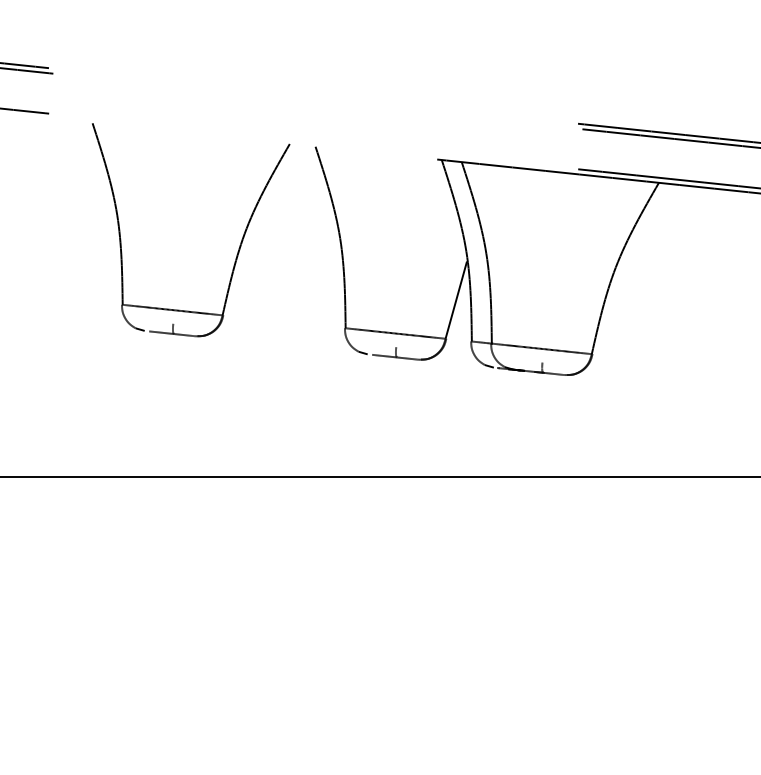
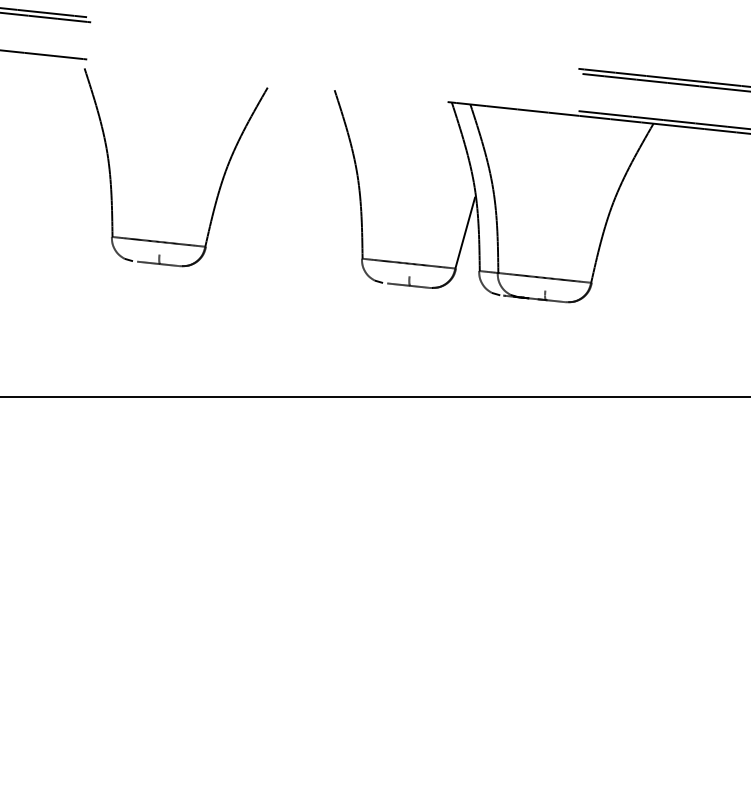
part: (240, 242) -> (221, 179), moved

